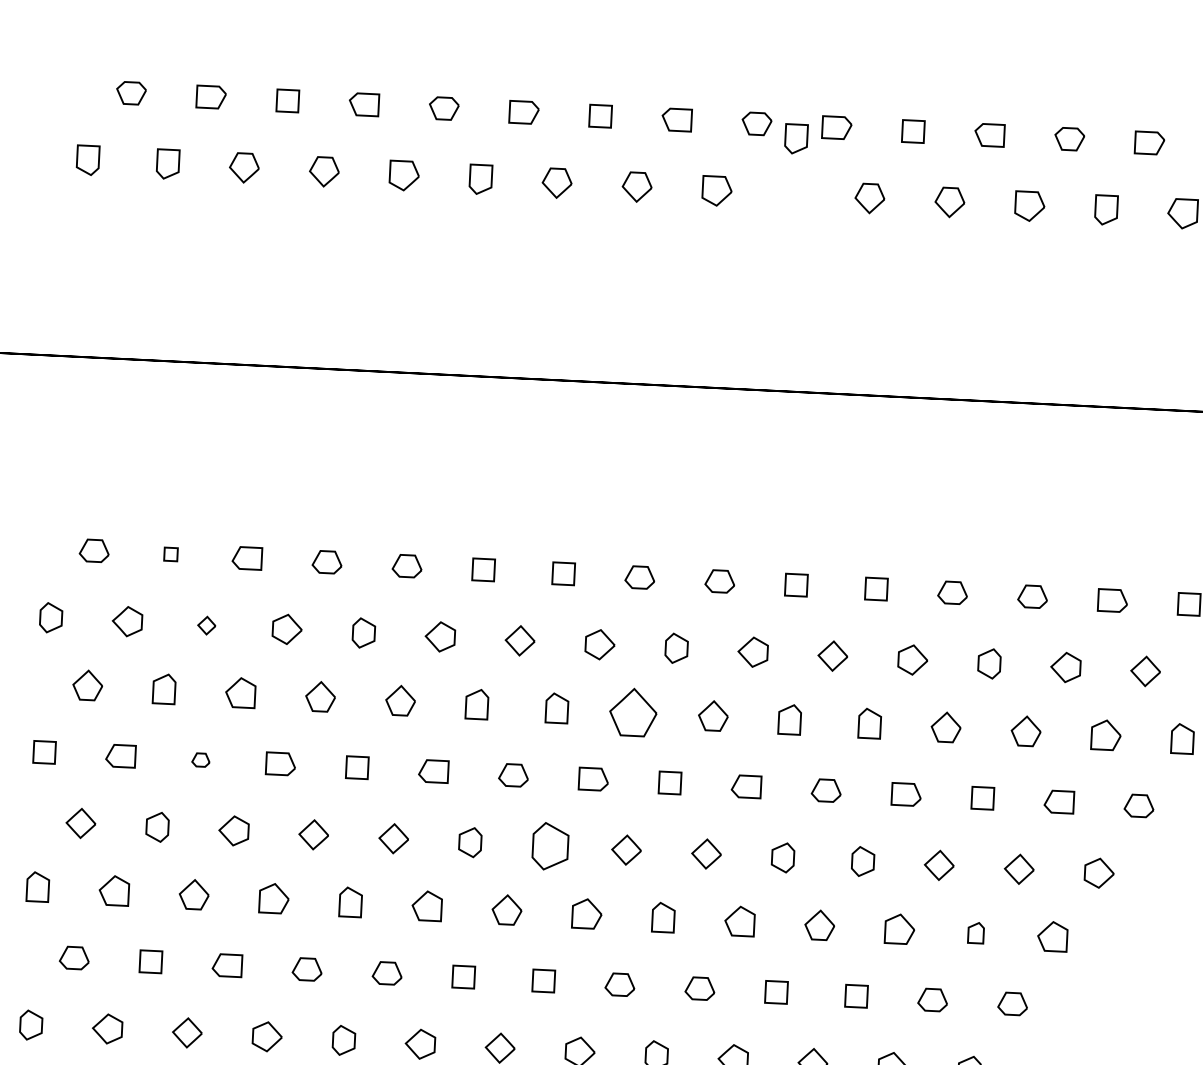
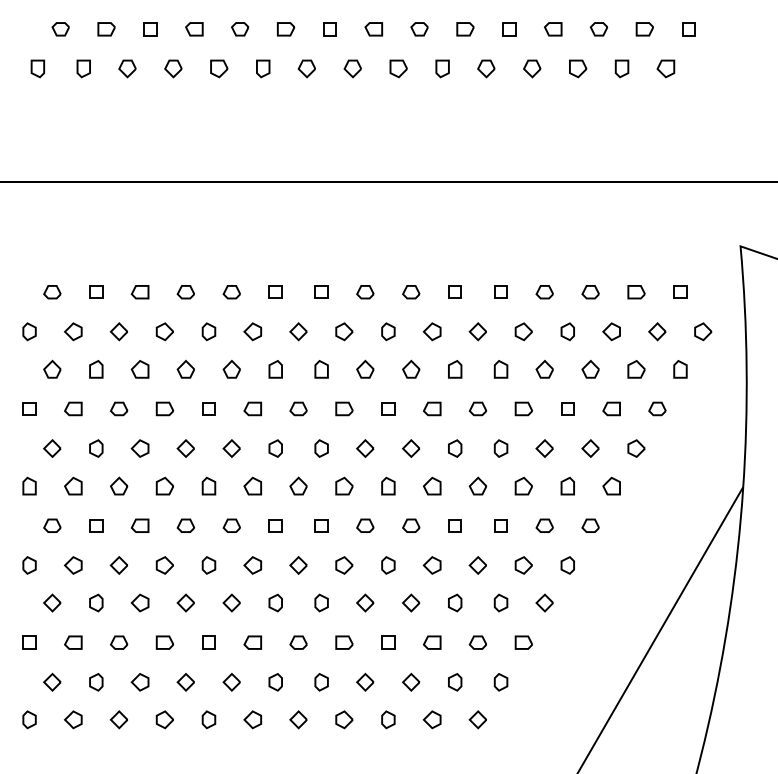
part: (796, 138) -> (442, 68), moved
part: (171, 553) -> (96, 291), size x1.67
part: (206, 624) -> (118, 331), size x1.67
part: (633, 710) -> (365, 368), size x0.62
part: (201, 759) -> (119, 408), size x1.67
part: (550, 846) -> (321, 448), size x0.62
part: (975, 933) -> (567, 486), size x1.43

